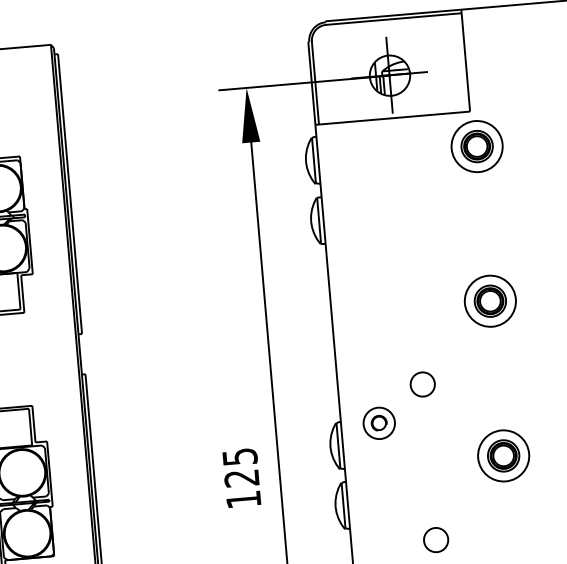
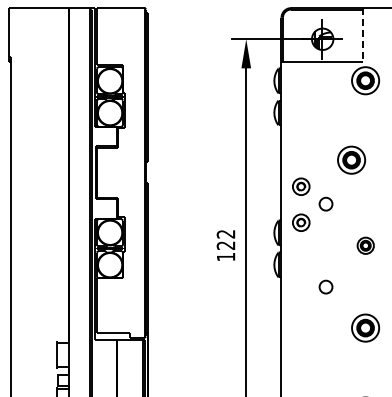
line: (465, 62) -> (363, 35), solid -> dashed
part: (490, 299) -> (351, 159), moved
part: (373, 355) -> (301, 186), added
part: (503, 455) -> (365, 245), size x0.6
text: (239, 457) -> (225, 234), 125 -> 122

